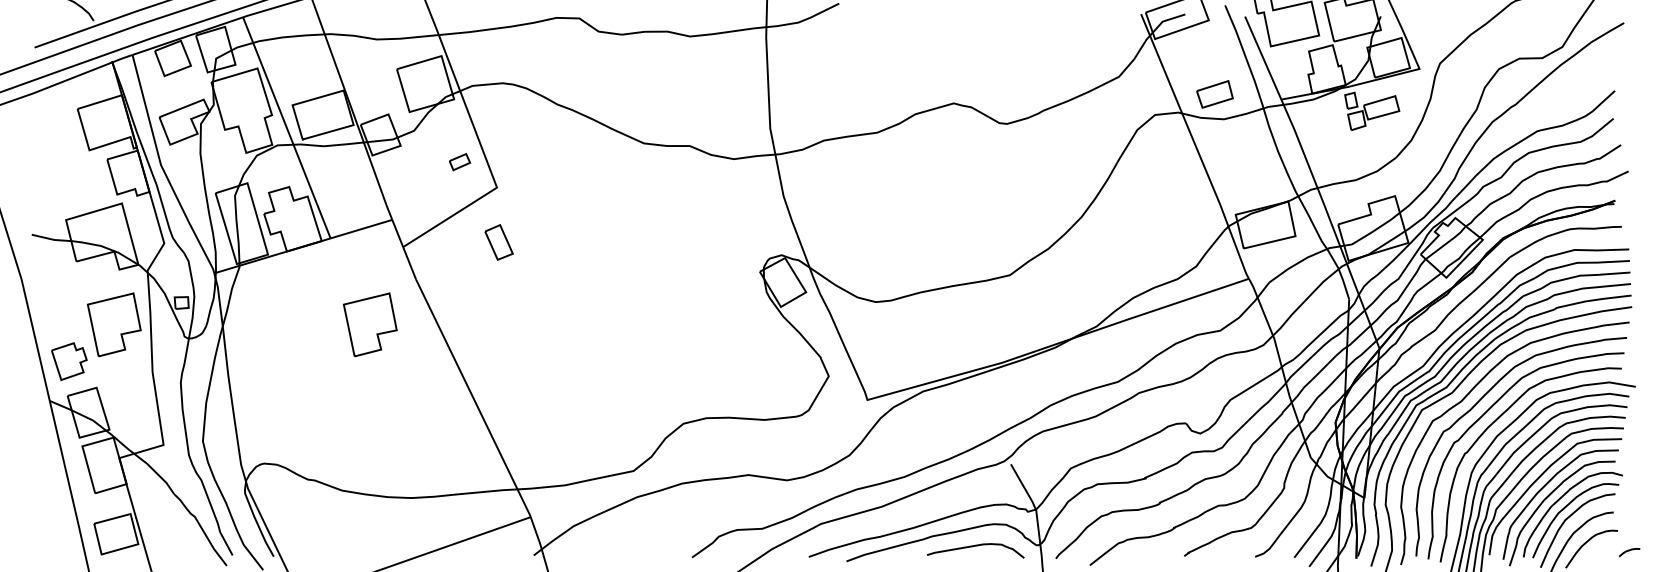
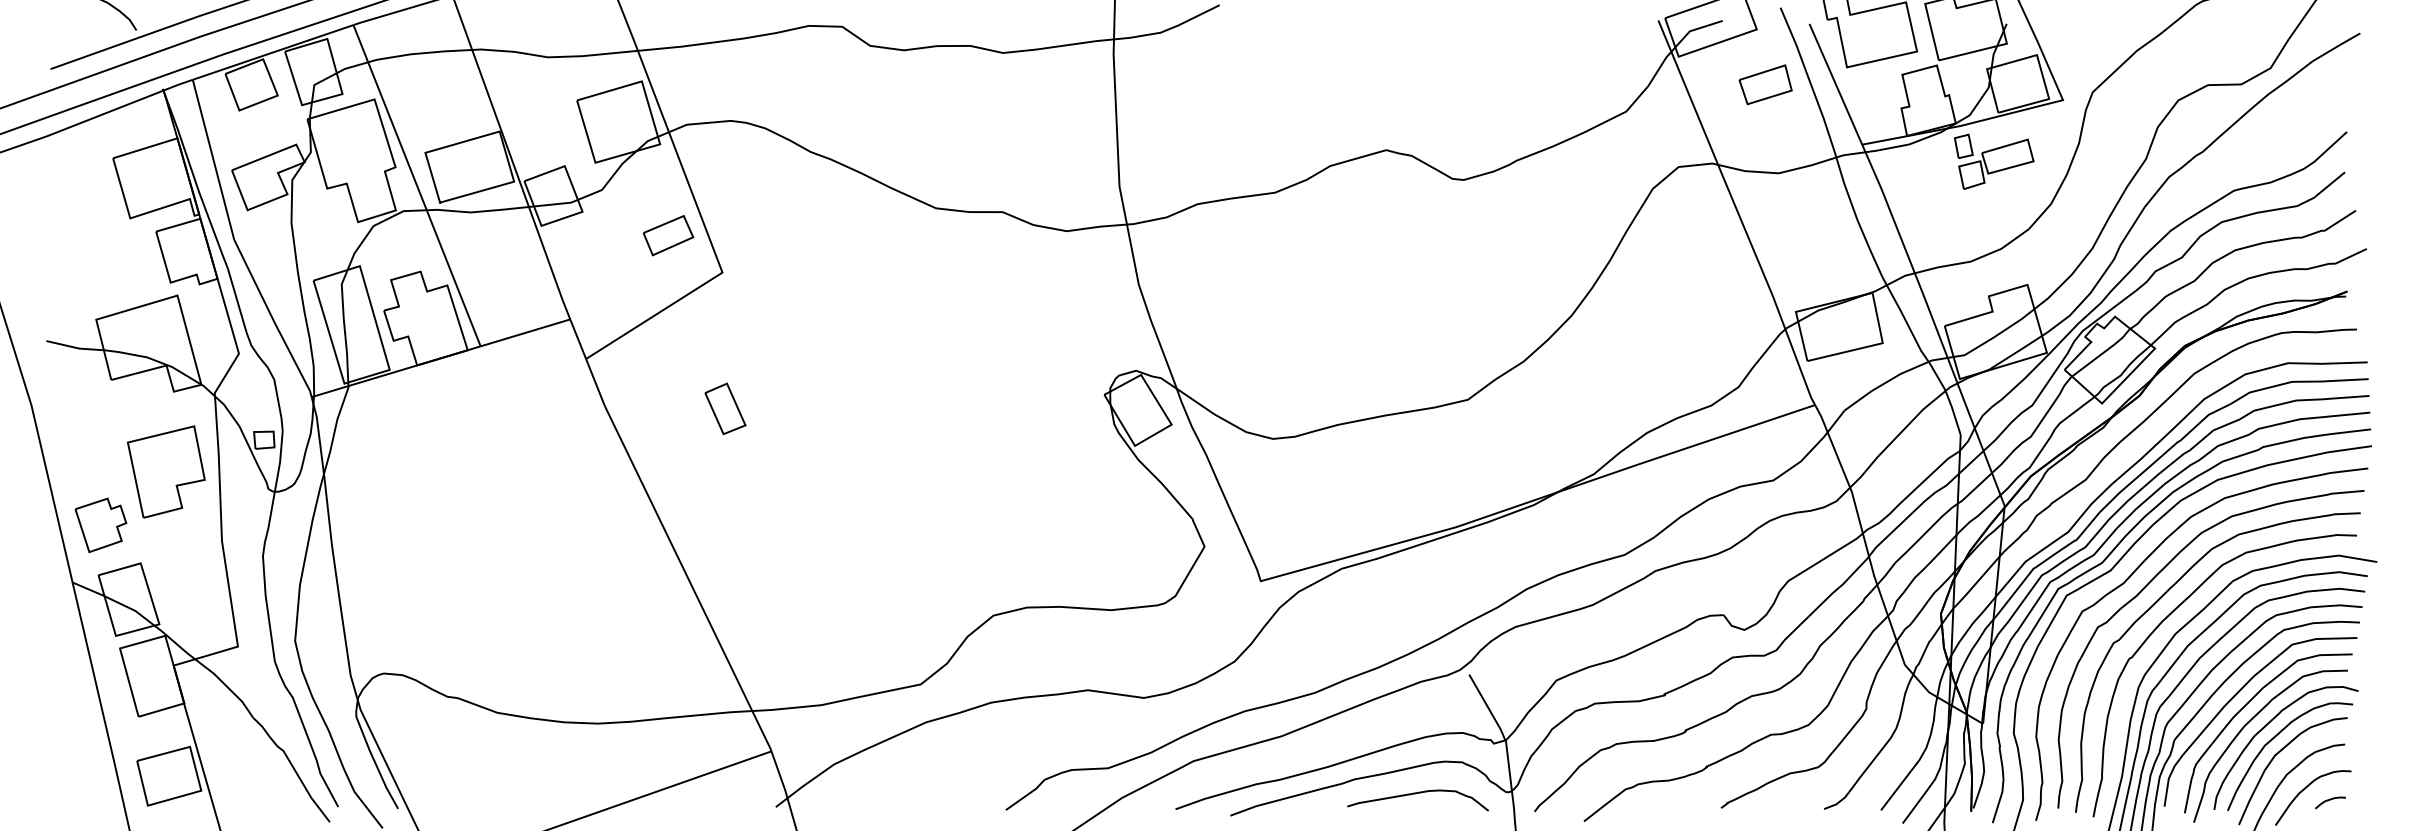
part: (1214, 94) -> (1765, 84), moved
part: (459, 161) -> (667, 234), size x1.67
part: (498, 242) -> (724, 408), moved
part: (369, 324) -> (537, 471), removed
curve: (1629, 551) -> (2330, 801), moved

